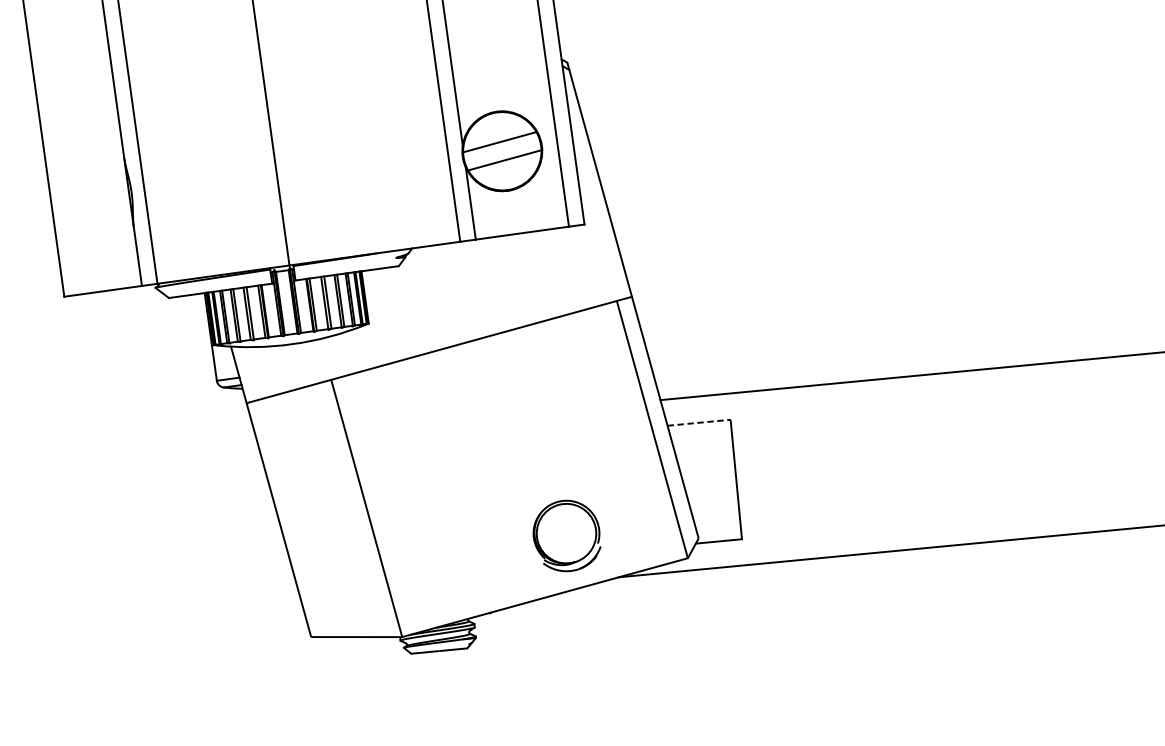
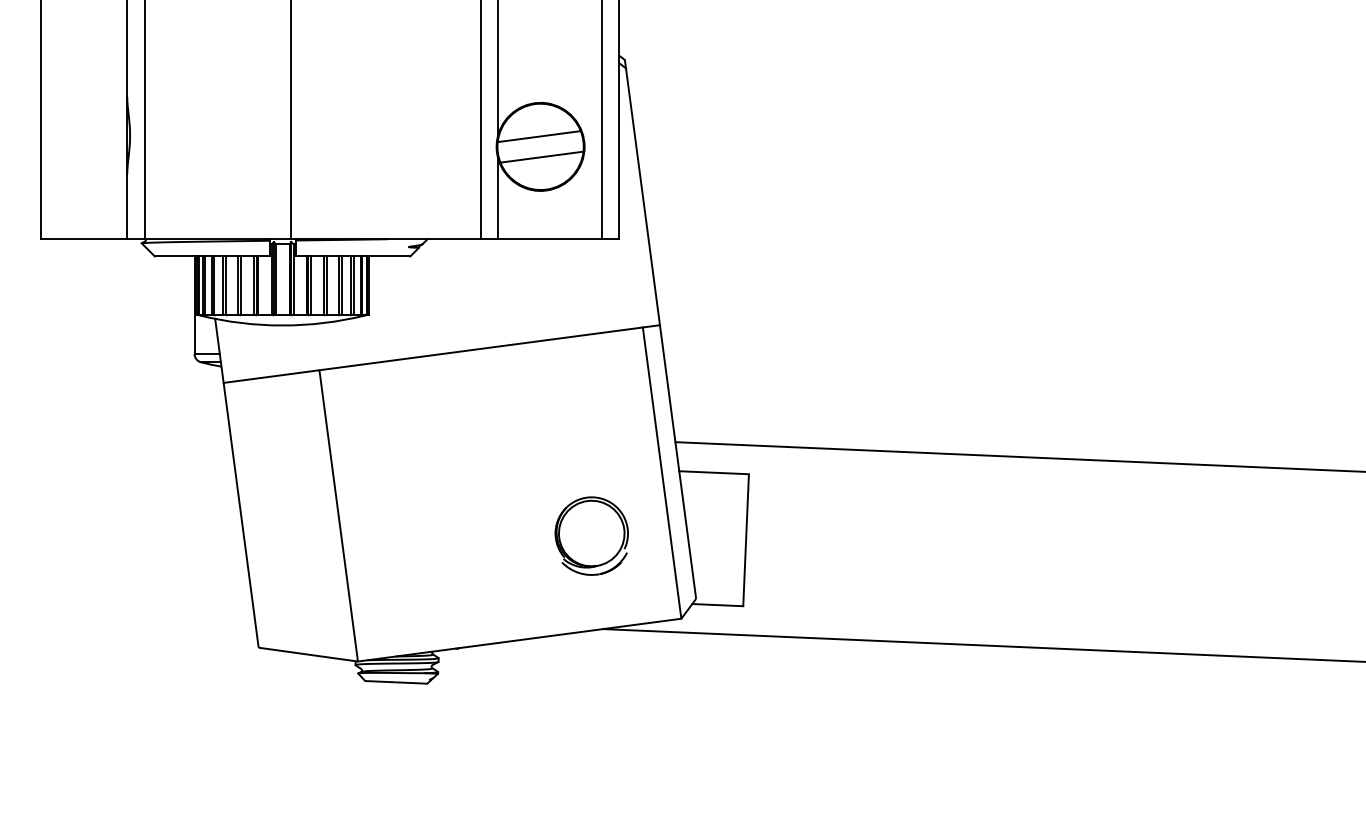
line: (699, 422) -> (714, 472), dashed -> solid
part: (566, 535) -> (591, 535), moved

